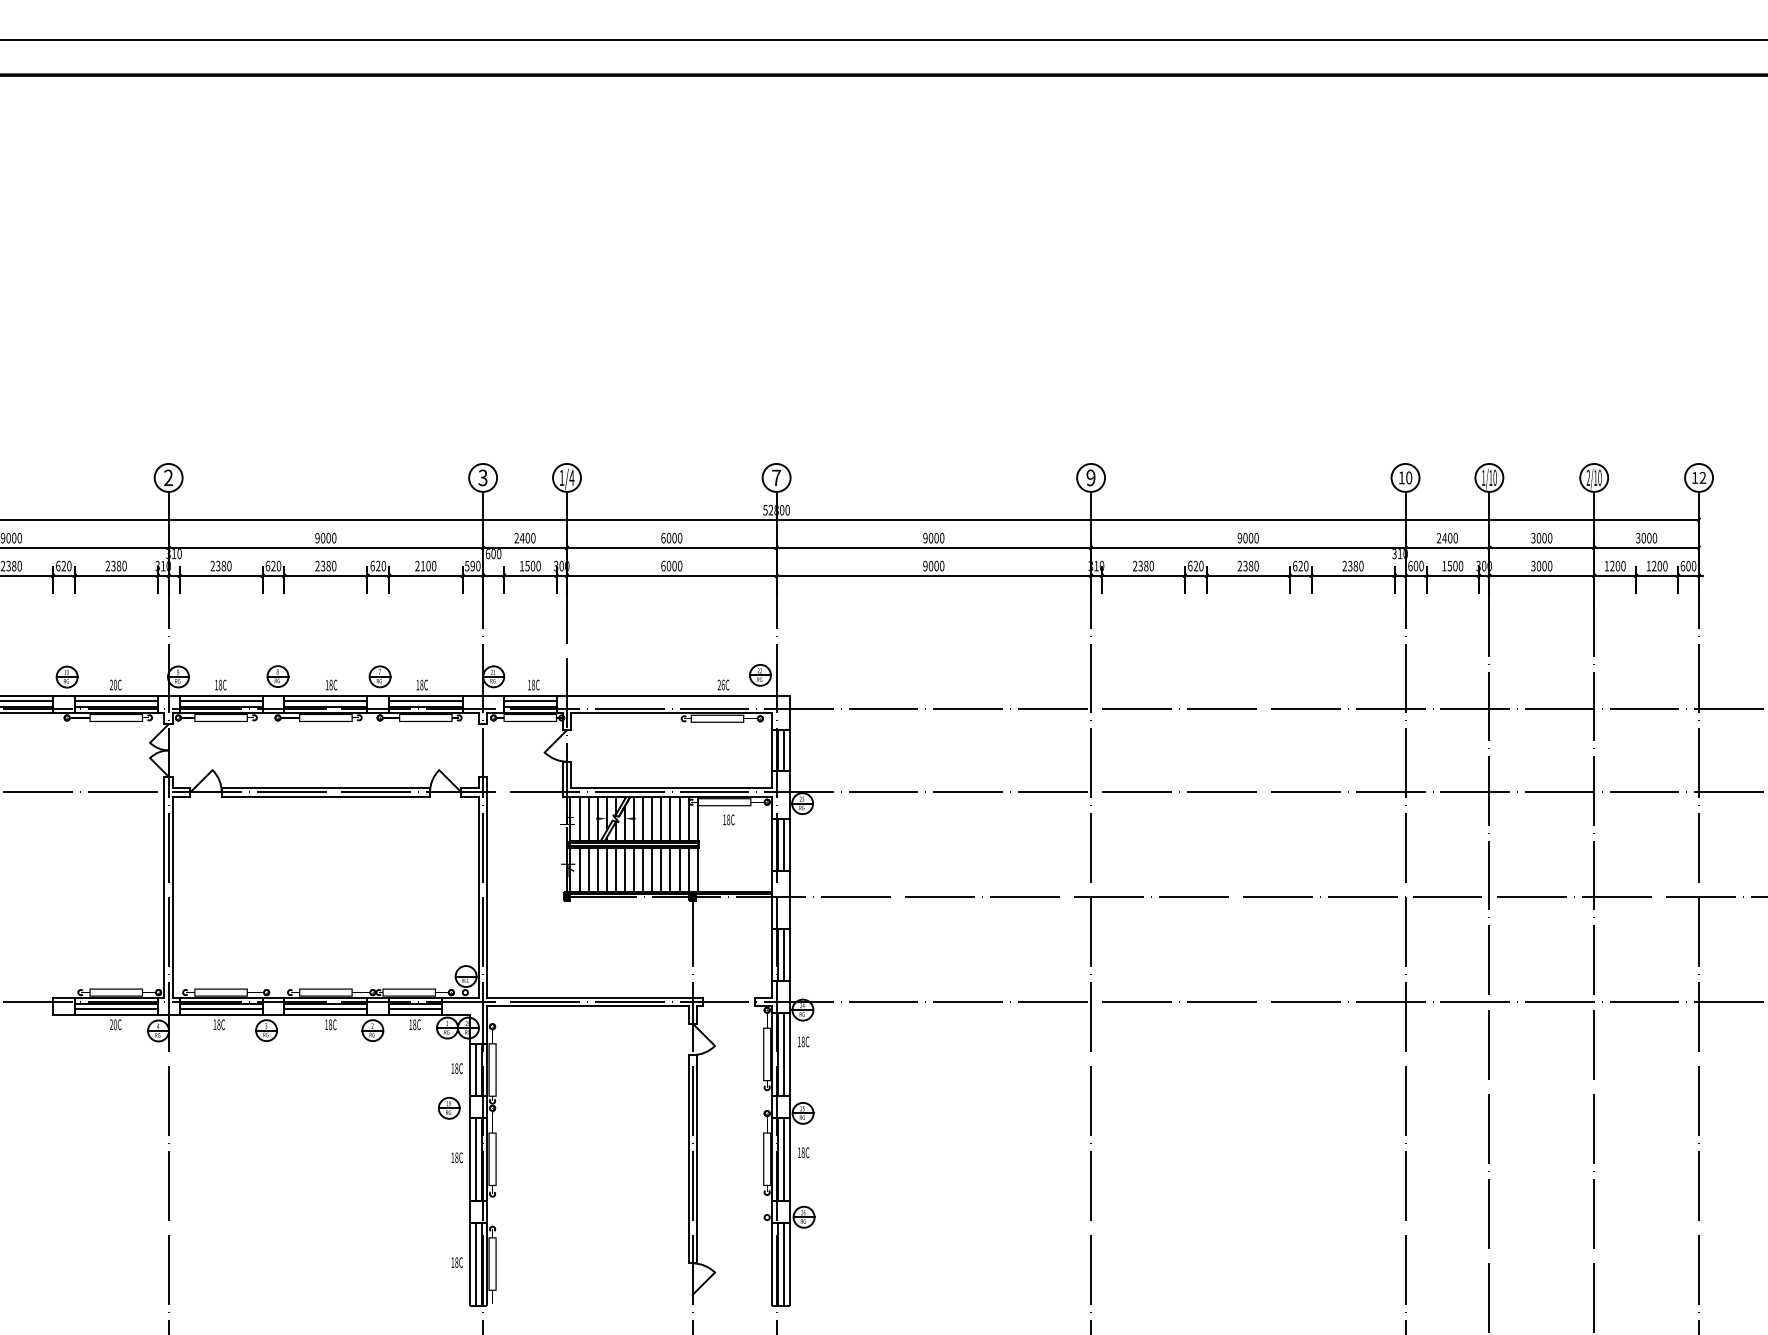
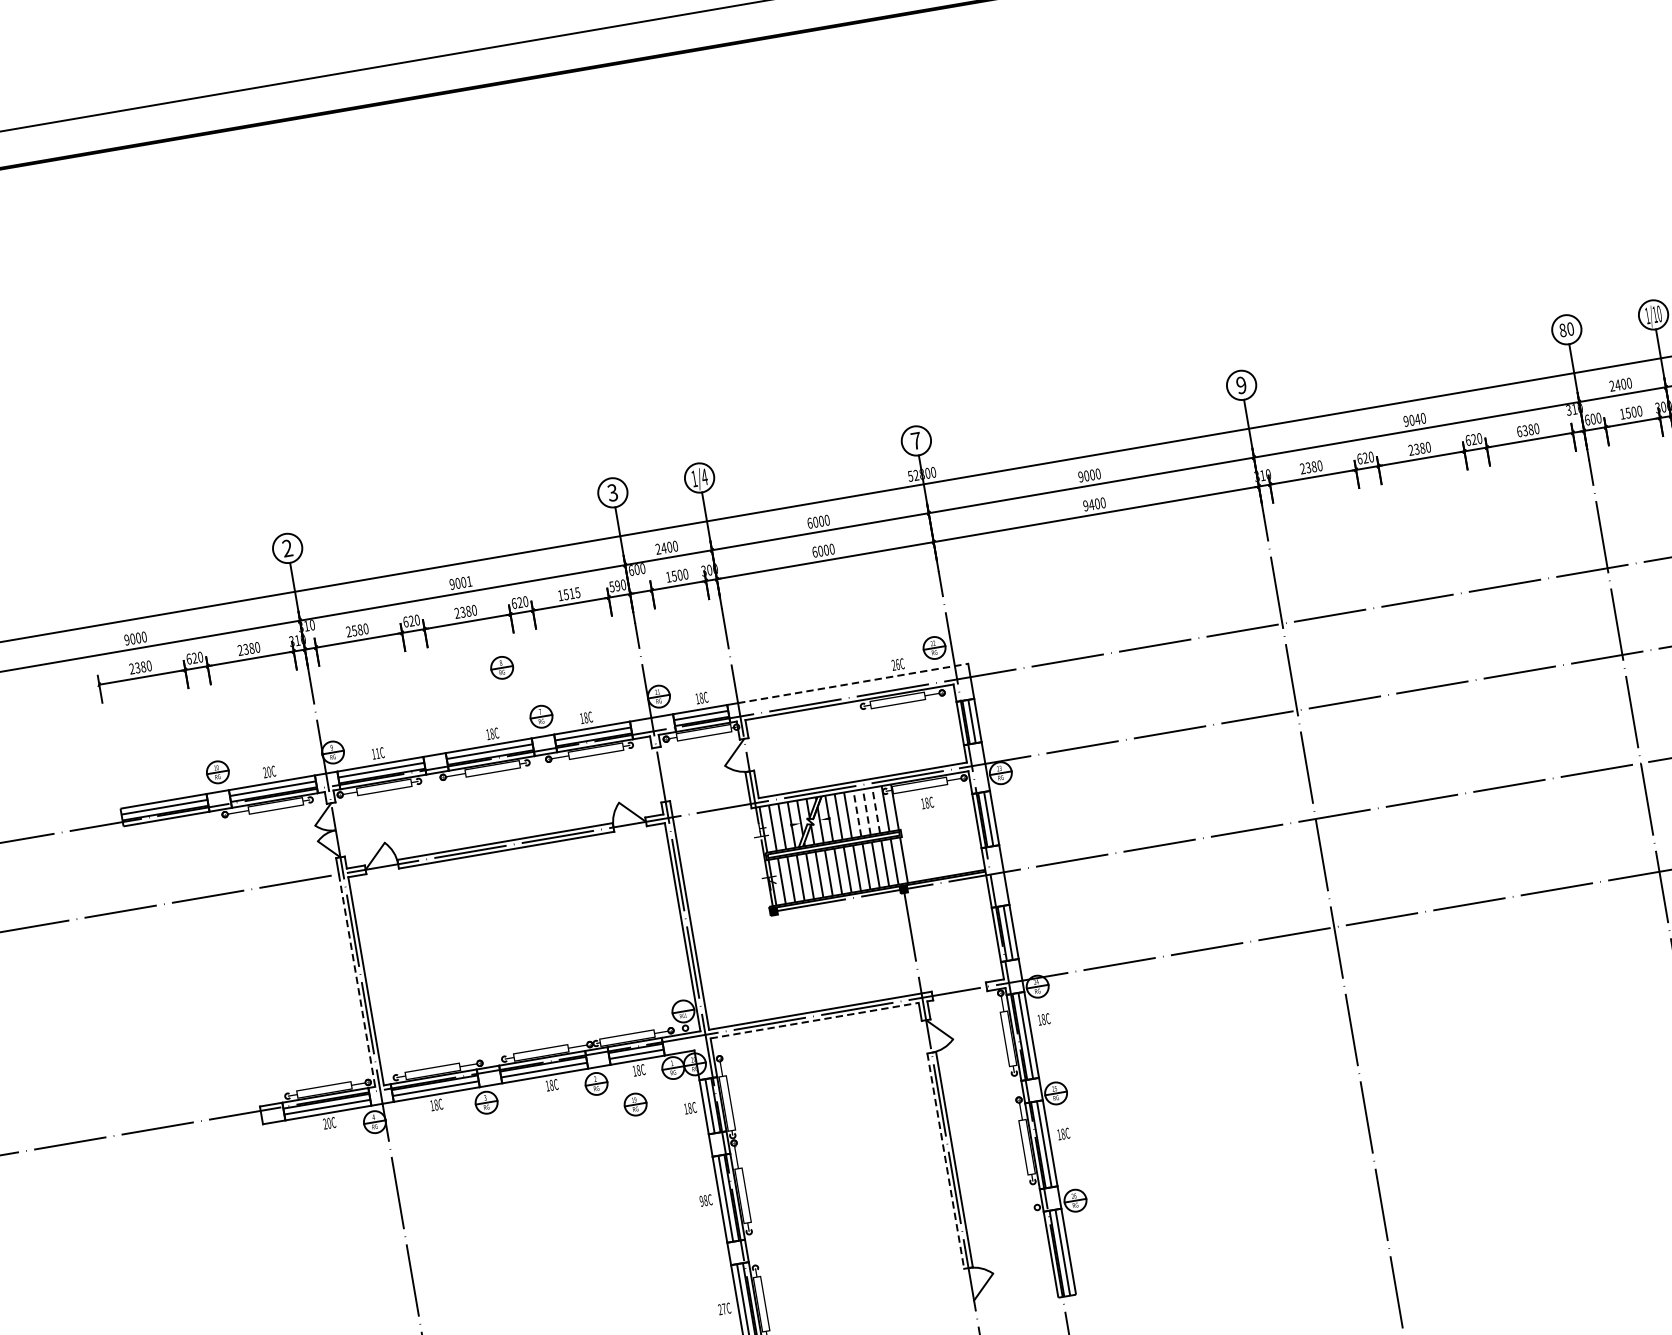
text: (1401, 477) -> (1562, 330), 10 -> 80
text: (334, 537) -> (469, 580), 9000 -> 9001
text: (1250, 537) -> (1417, 418), 9000 -> 9040
text: (218, 564) -> (354, 629), 2380 -> 2580
text: (425, 565) -> (568, 593), 2100 -> 1515
text: (930, 565) -> (1091, 504), 9000 -> 9400
text: (1344, 565) -> (1519, 431), 2380 -> 6380
part: (277, 676) -> (501, 667), moved
text: (220, 684) -> (377, 752), 18C -> 11C
line: (678, 695) -> (853, 683), solid -> dashed
line: (661, 818) -> (857, 813), solid -> dashed
line: (670, 818) -> (866, 811), solid -> dashed
line: (679, 818) -> (876, 810), solid -> dashed
line: (164, 895) -> (357, 981), solid -> dashed
line: (587, 1006) -> (814, 1021), solid -> dashed
part: (448, 1108) -> (634, 1104), moved
text: (452, 1157) -> (701, 1201), 18C -> 98C
line: (688, 1159) -> (945, 1161), solid -> dashed
text: (454, 1262) -> (721, 1309), 18C -> 27C

